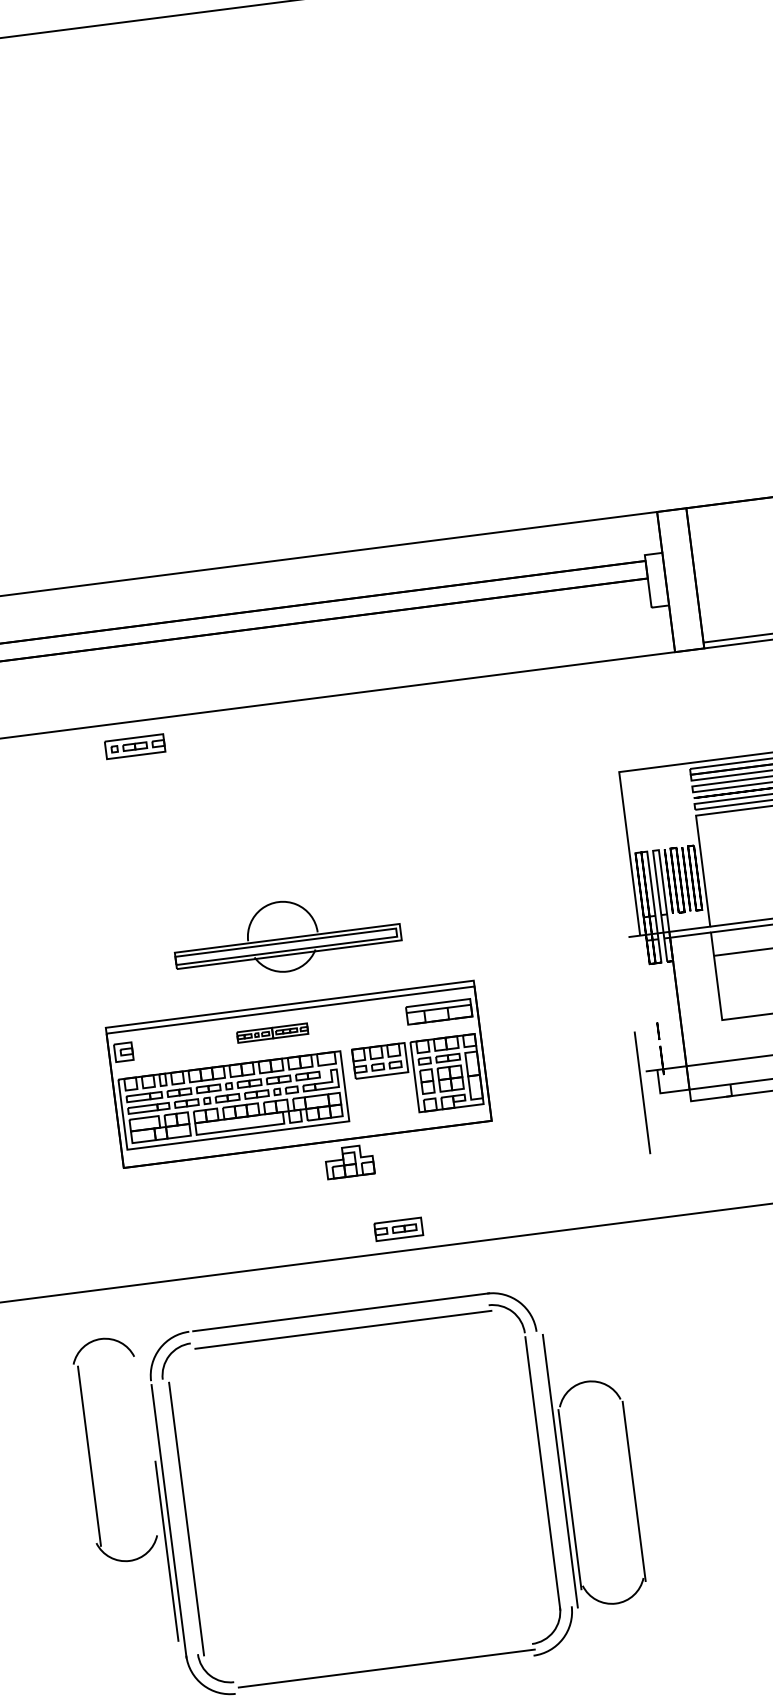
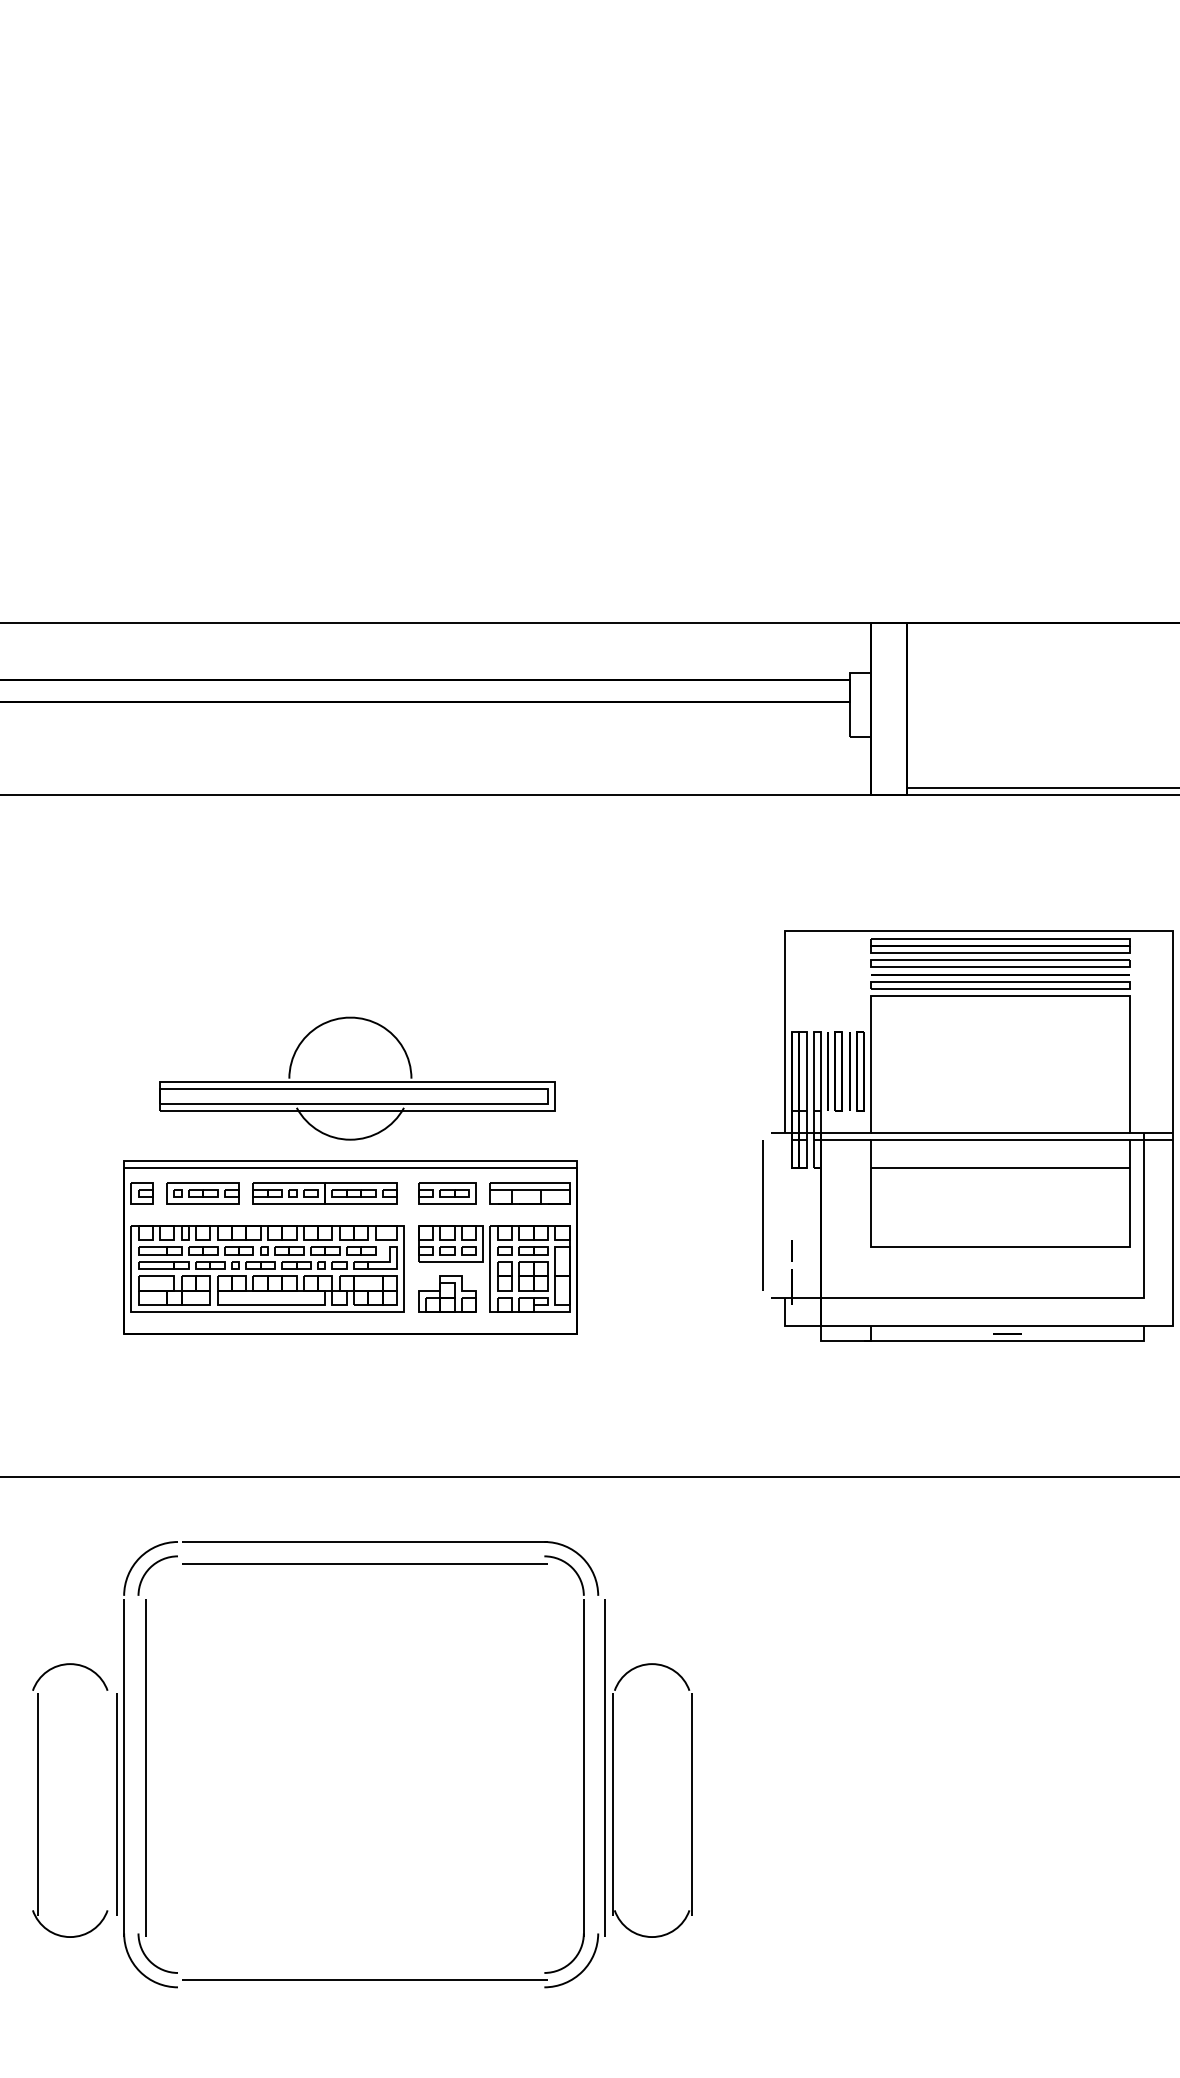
part: (134, 746) -> (202, 1193), moved
part: (286, 936) -> (357, 1078), size x1.43
part: (272, 1033) -> (324, 1193), size x1.67
line: (641, 1093) -> (762, 1215), moved
part: (349, 1161) -> (447, 1293), moved
part: (398, 1229) -> (447, 1193), moved
part: (89, 1453) -> (38, 1800), moved

